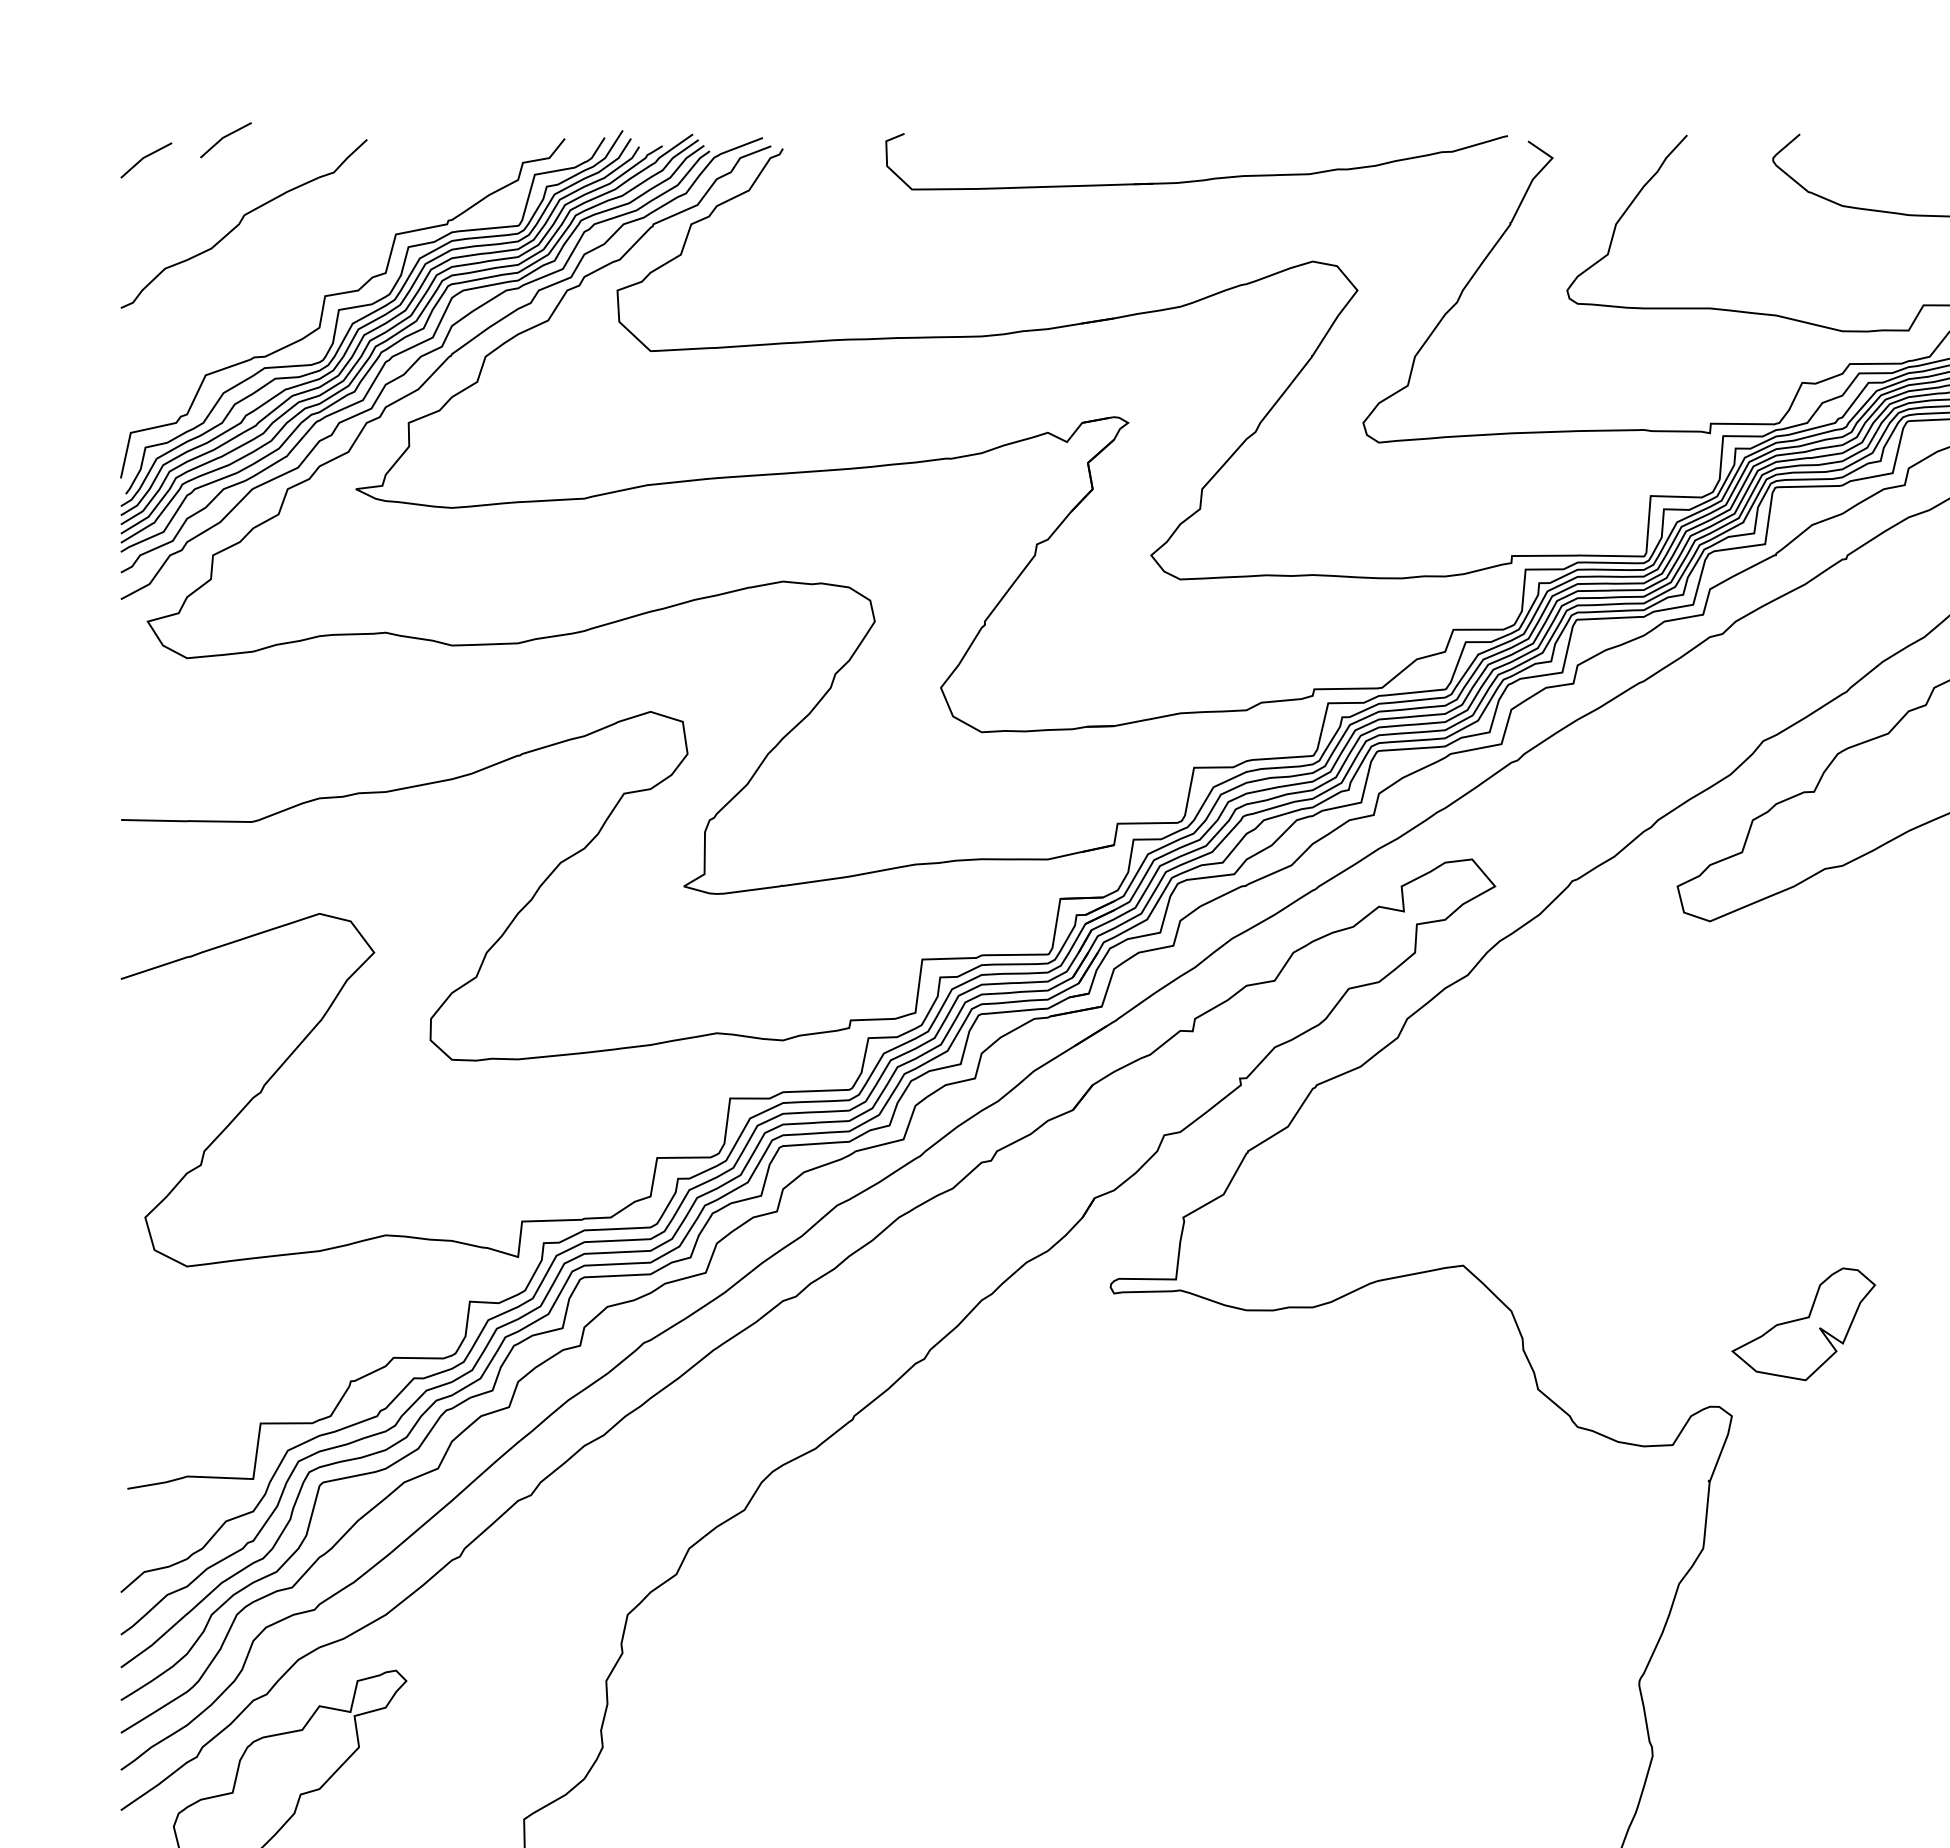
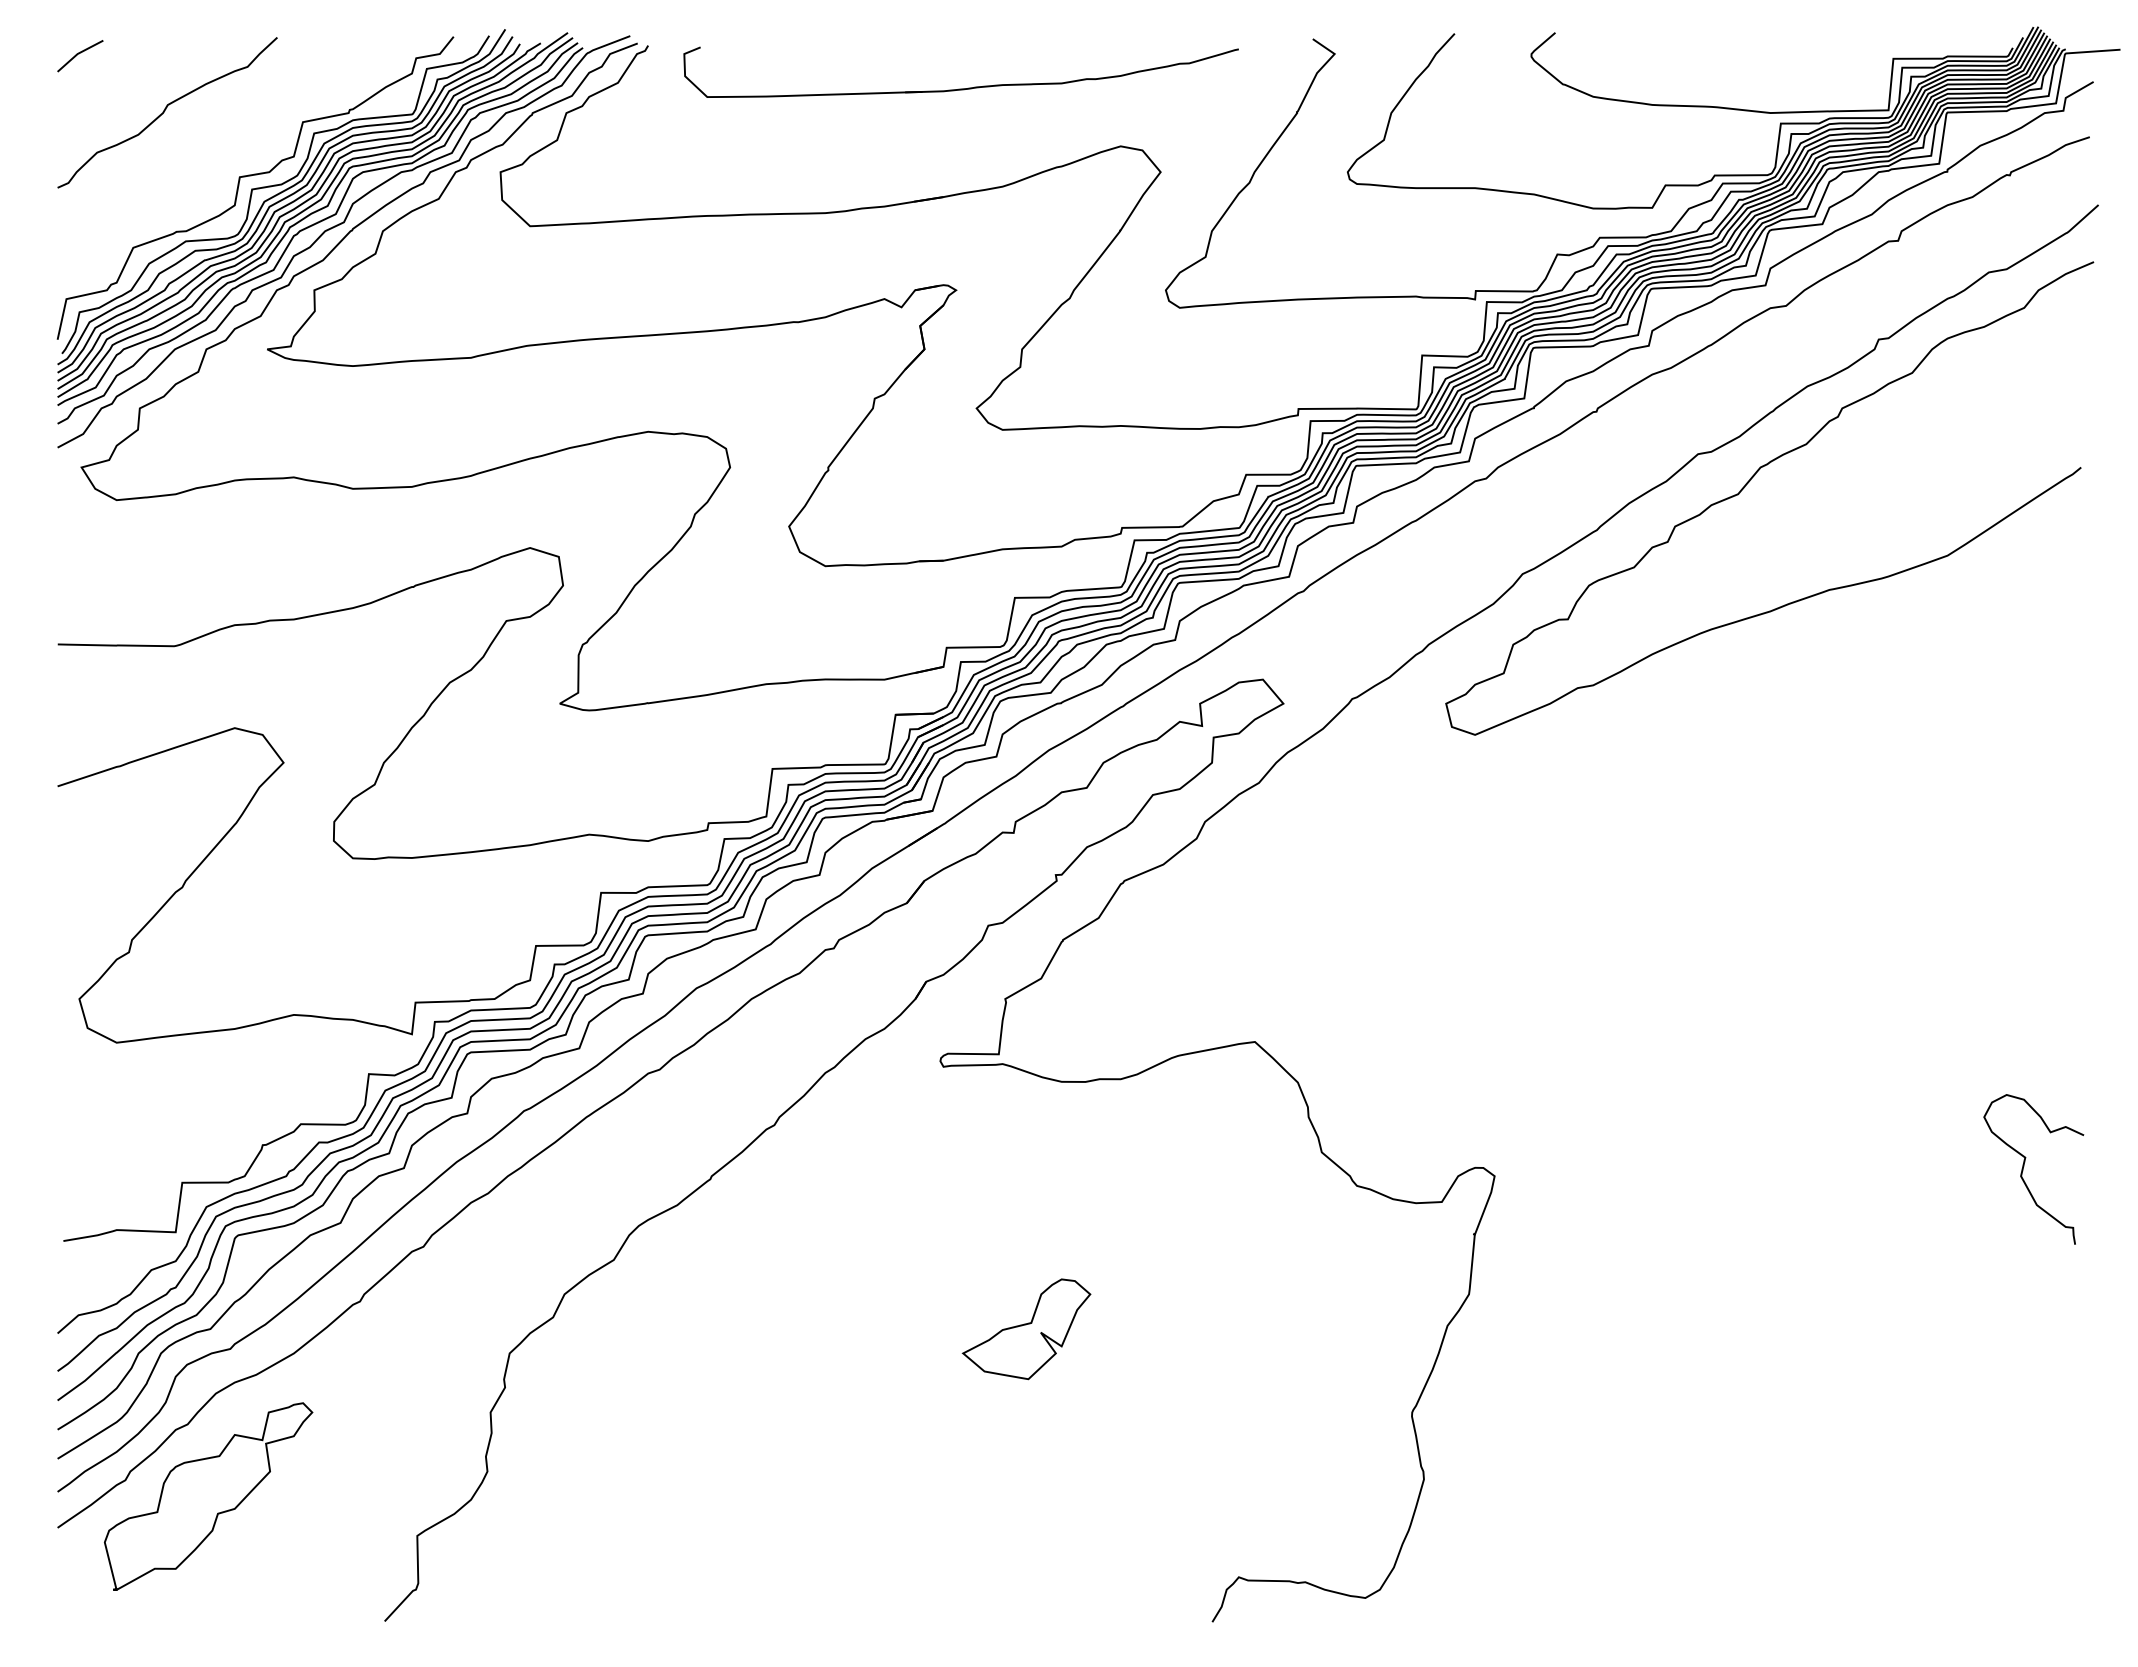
line: (225, 138) -> (150, 36), removed
part: (1195, 179) -> (960, 88), moved
part: (1803, 1324) -> (1026, 1329), moved

